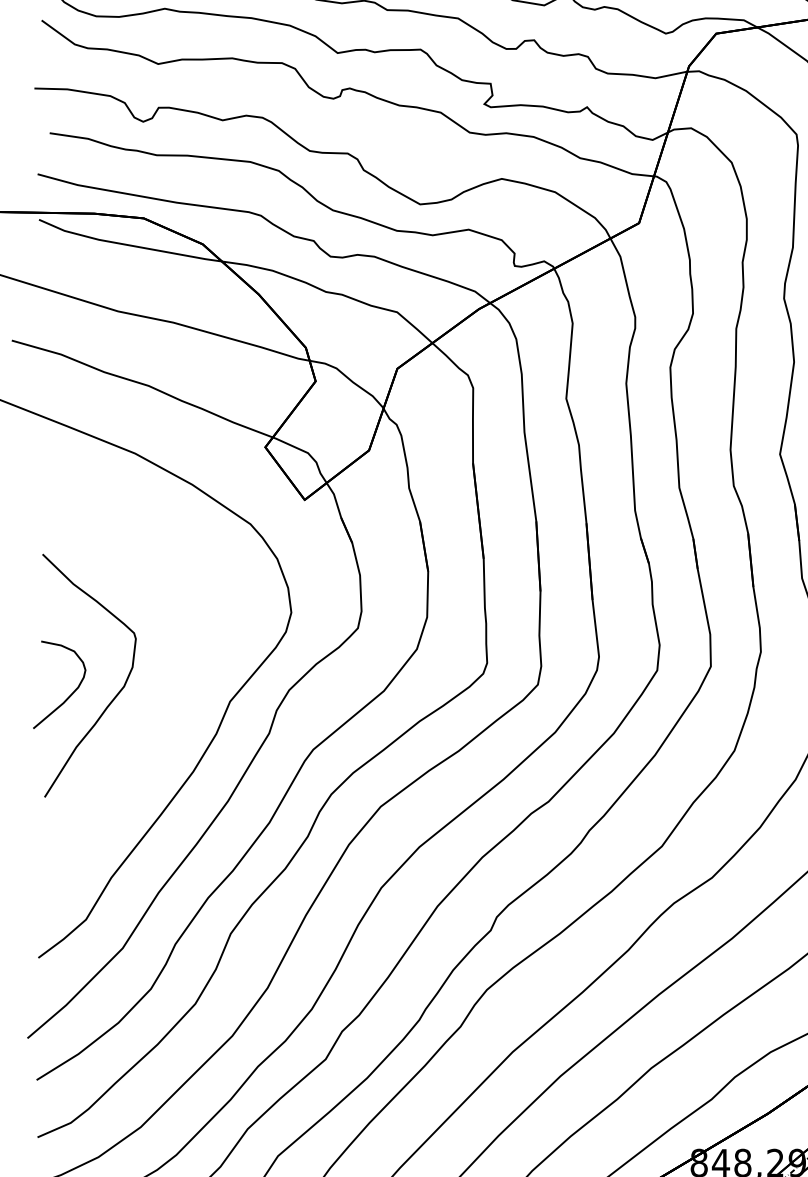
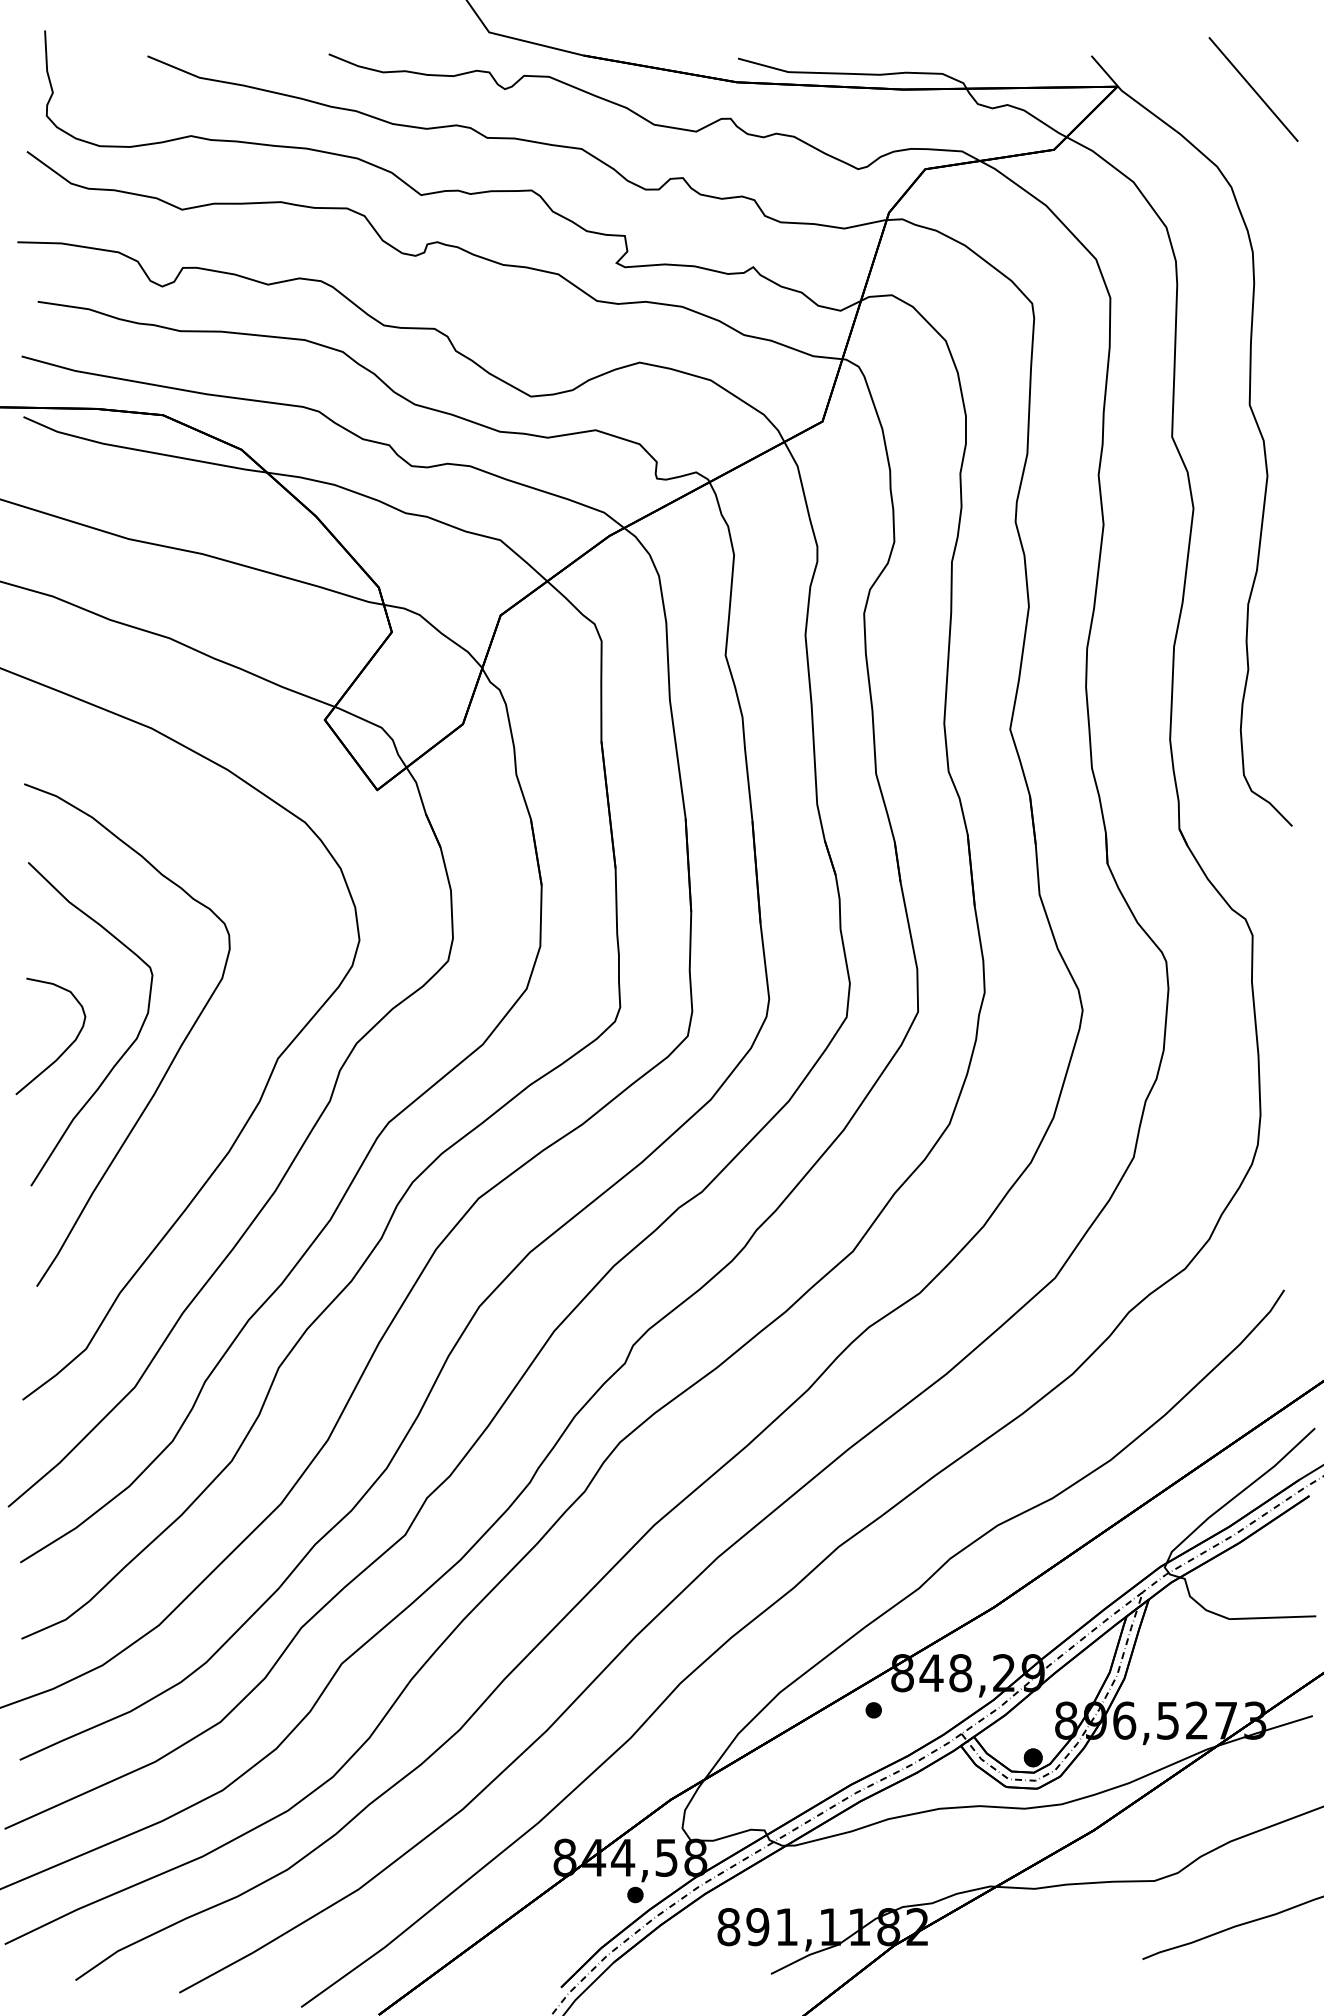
curve: (151, 700) -> (173, 1057), added

